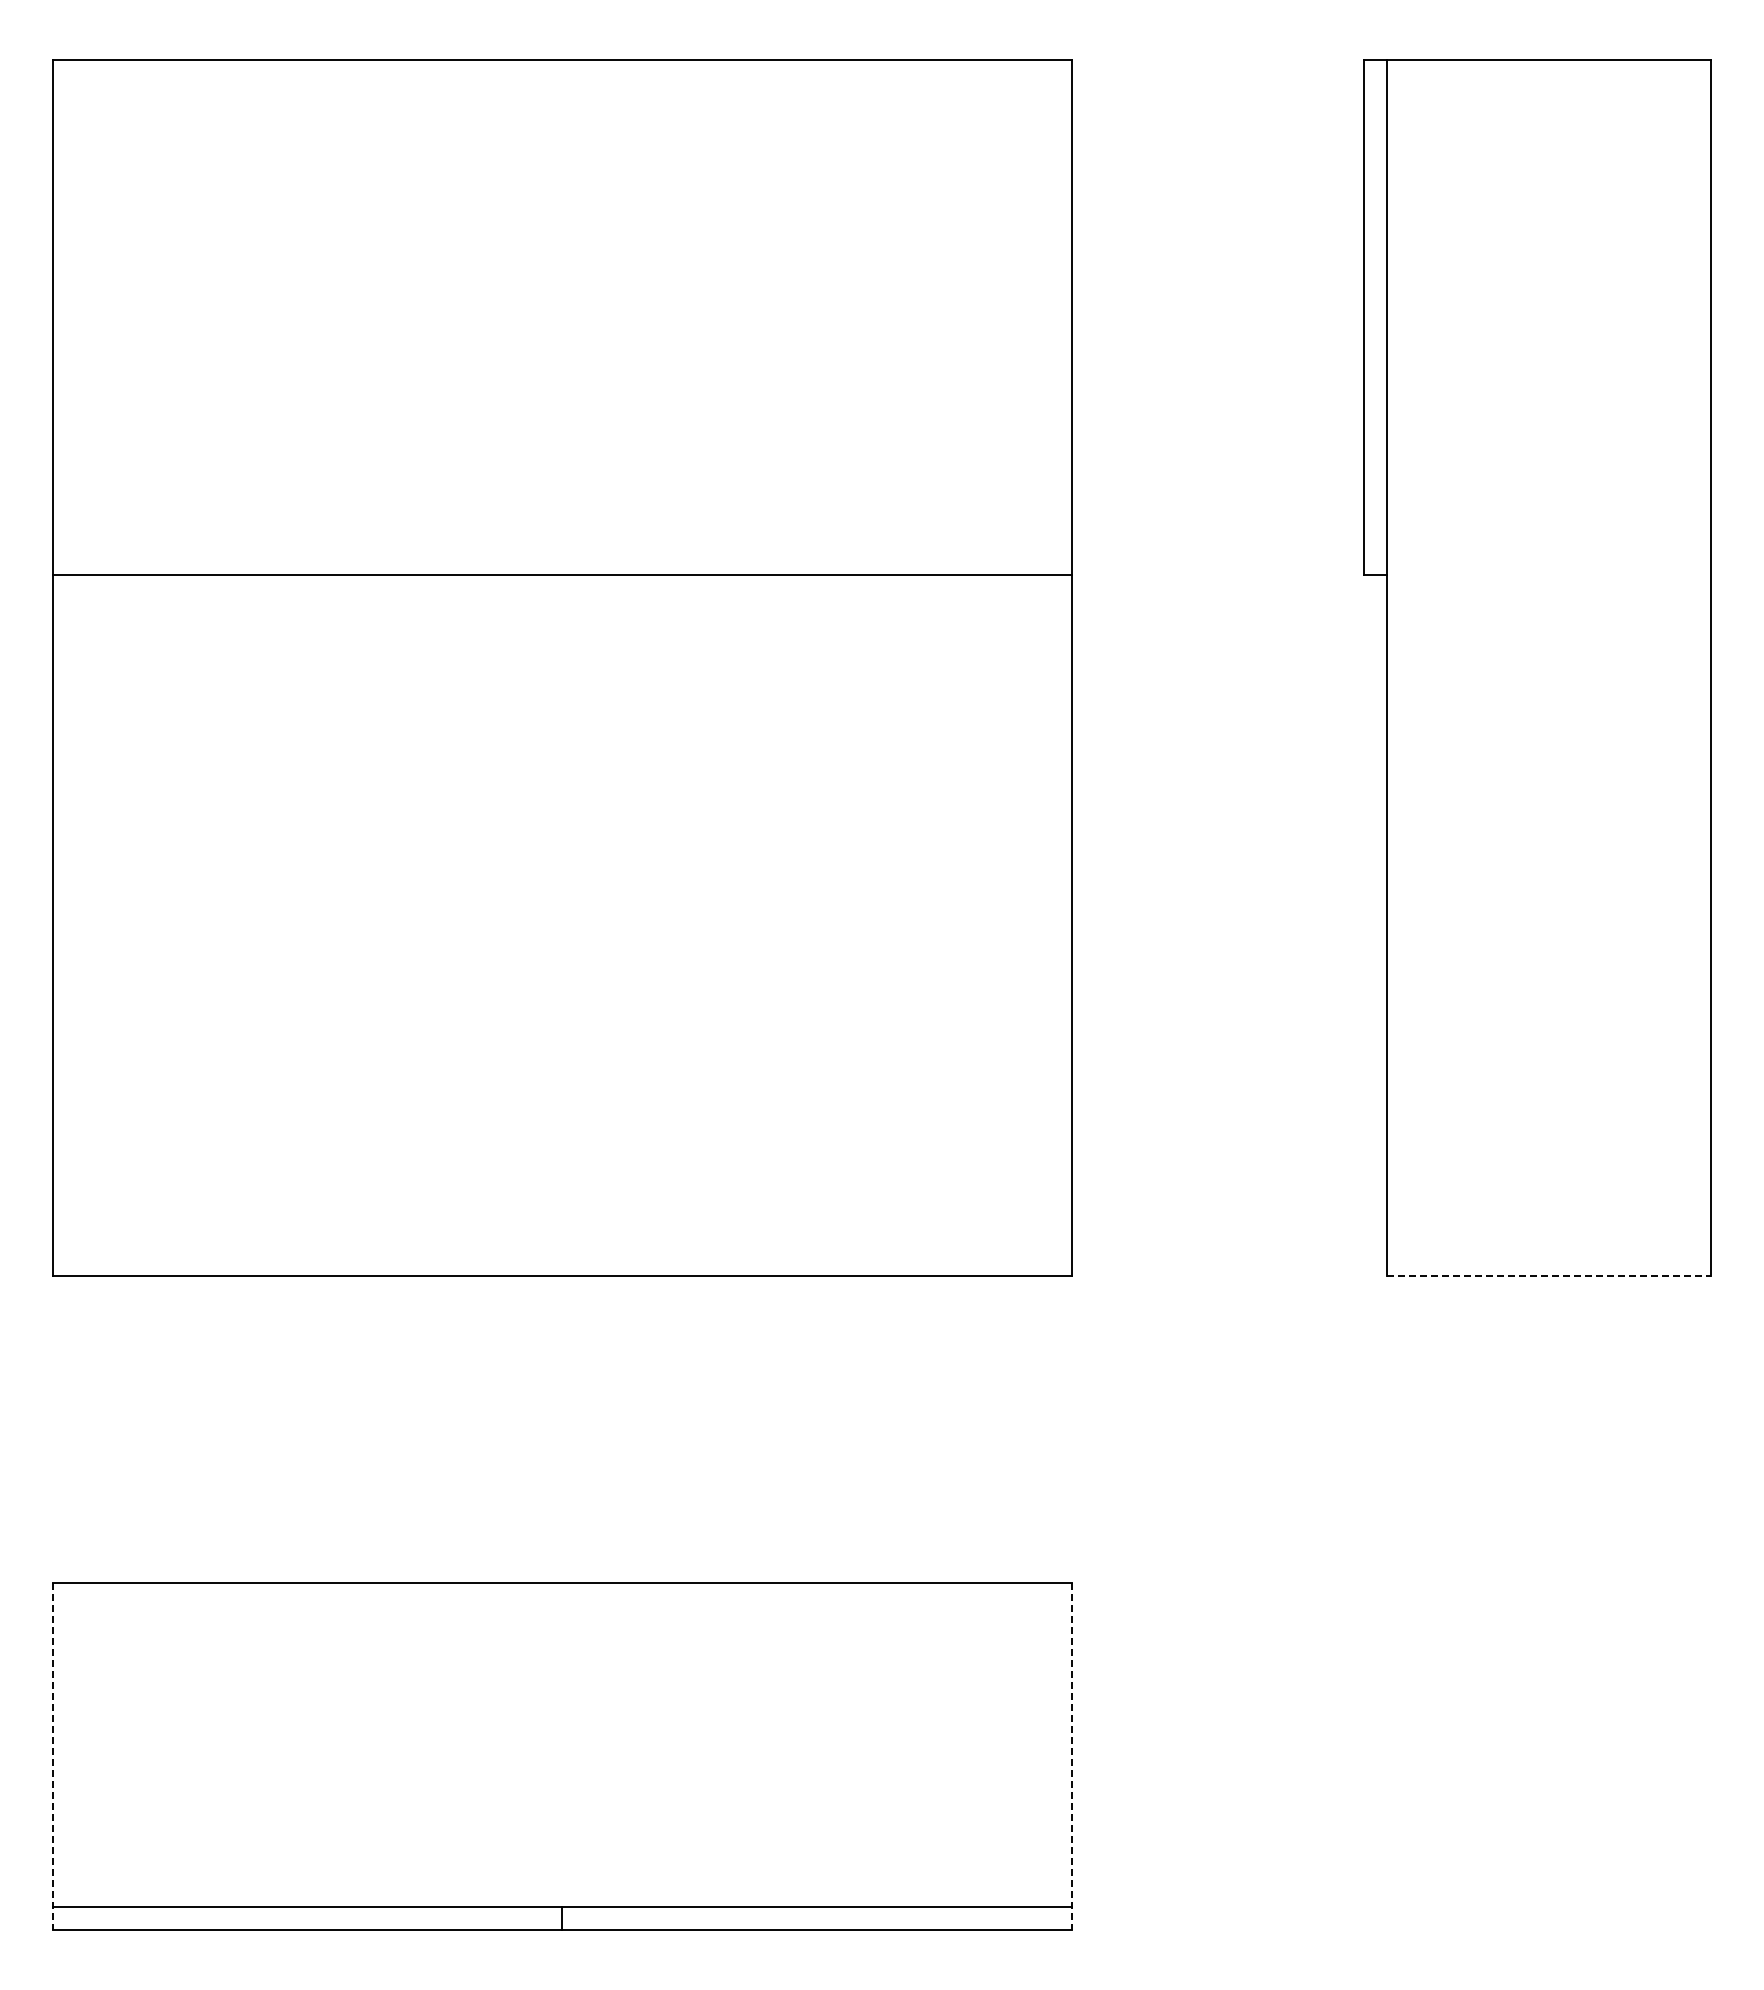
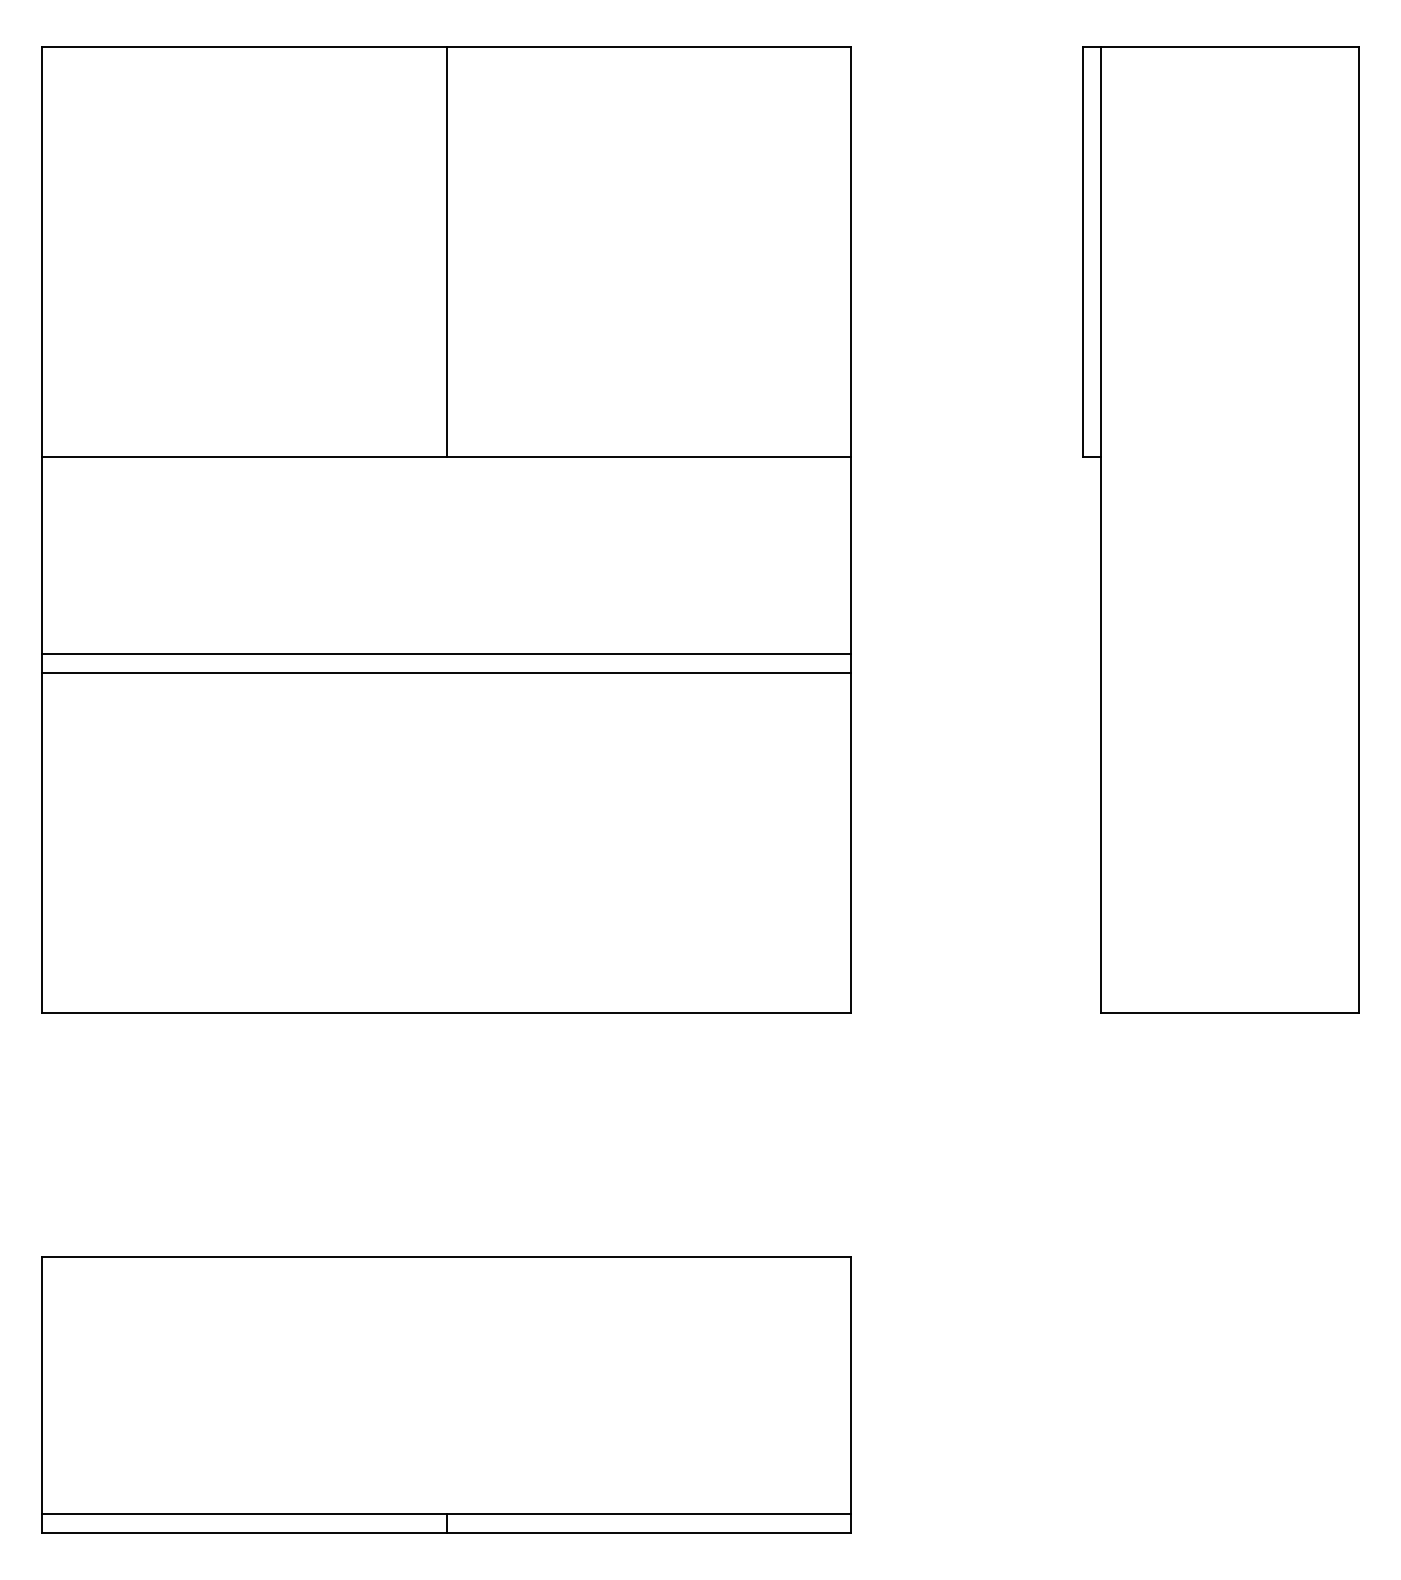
line: (562, 317) -> (446, 252), added
line: (561, 824) -> (446, 654), added
line: (561, 847) -> (446, 672), added
line: (1549, 1275) -> (1230, 1012), dashed -> solid
line: (52, 1756) -> (41, 1394), dashed -> solid
line: (1071, 1756) -> (850, 1394), dashed -> solid

